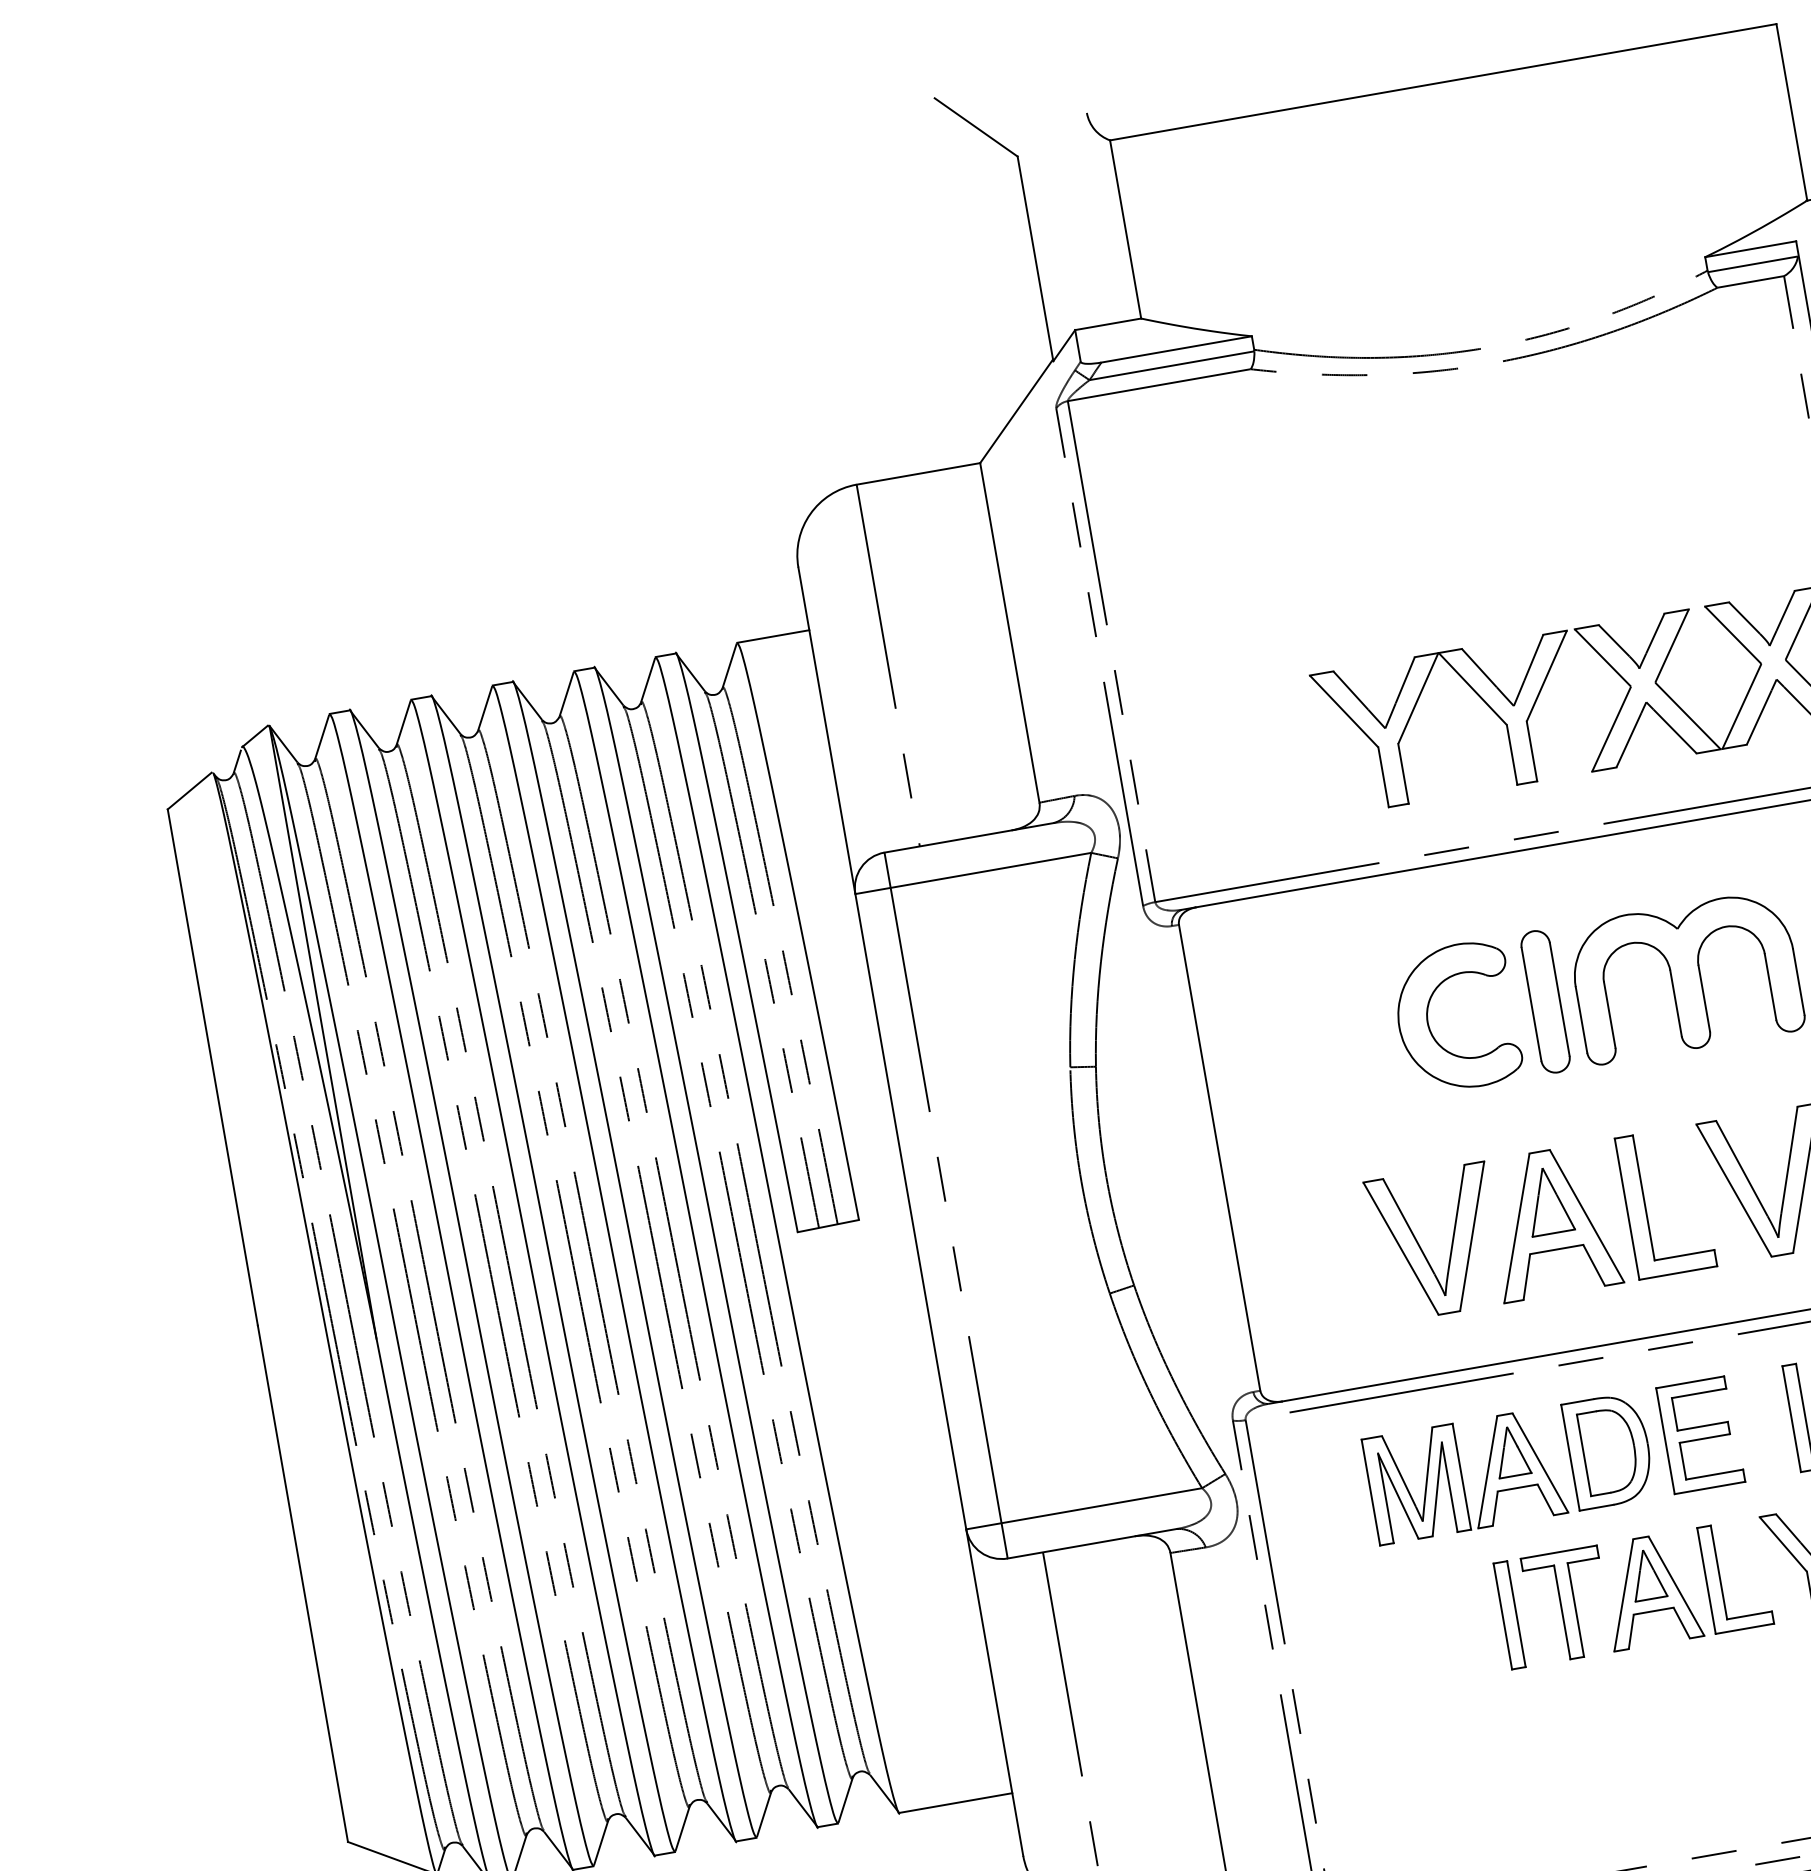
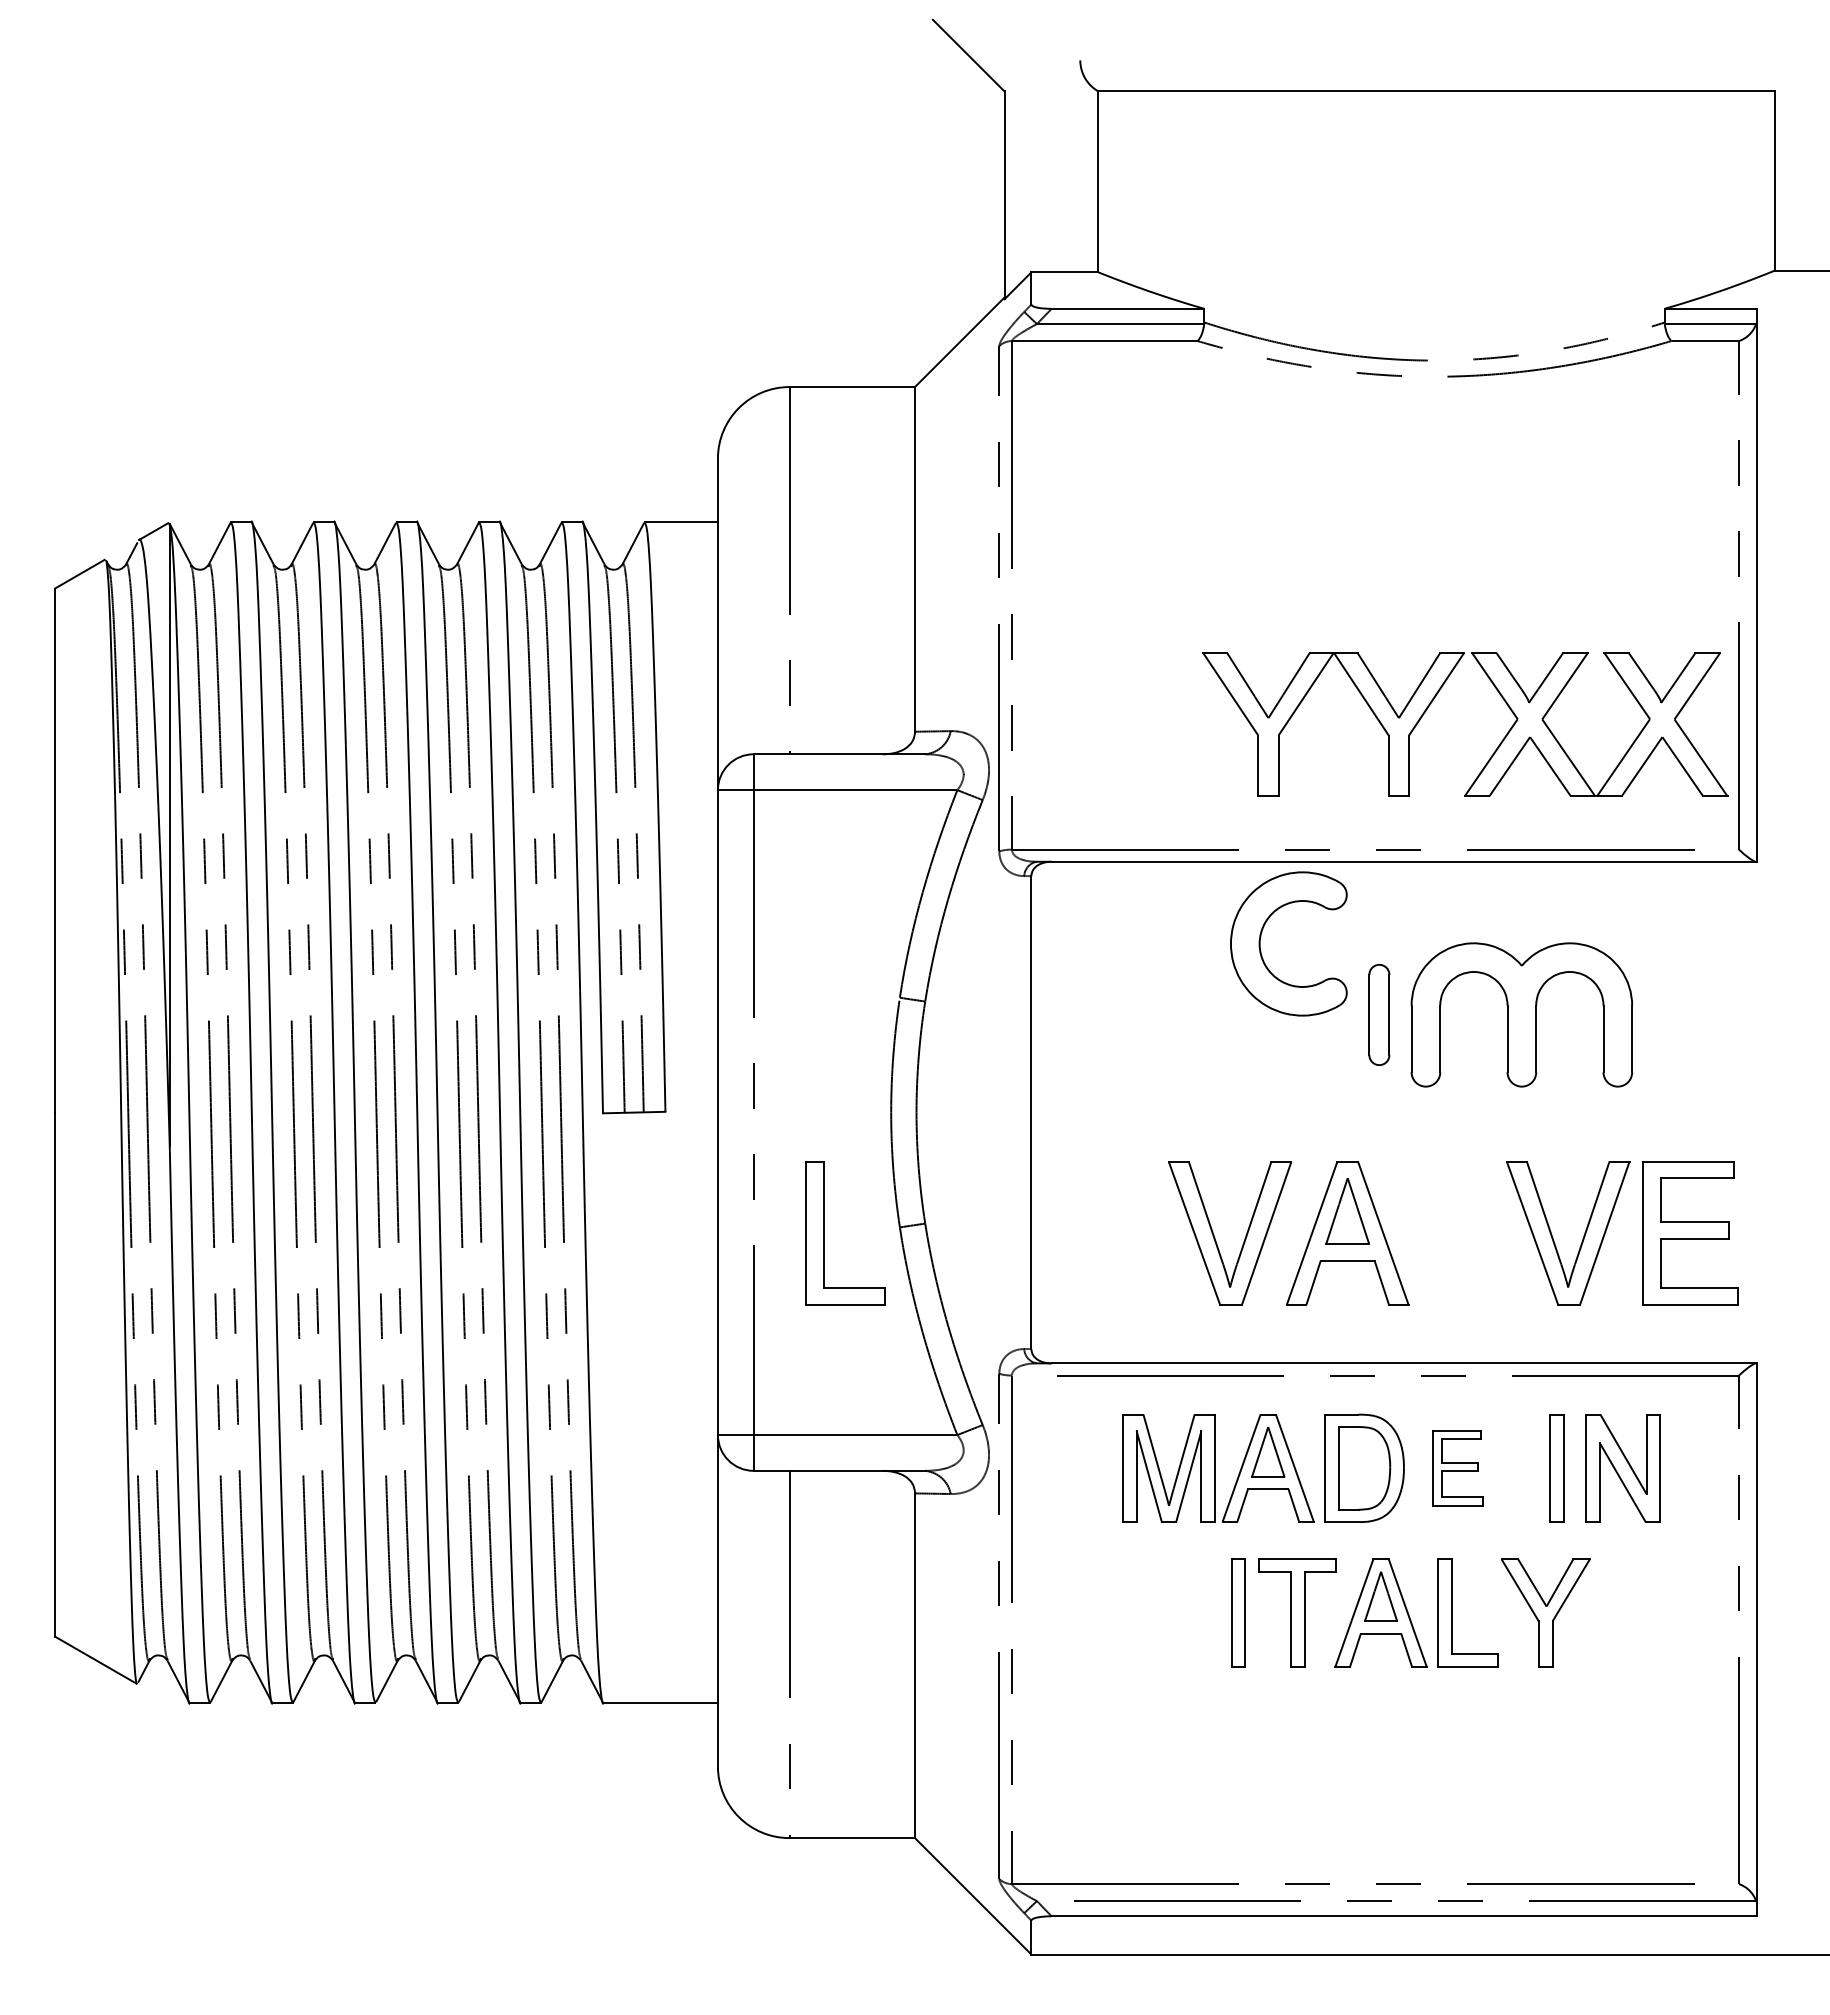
part: (1545, 1001) -> (1379, 1014), size x0.7
part: (1428, 1015) -> (1261, 937), moved
part: (1645, 1206) -> (824, 1233), moved
part: (1700, 1435) -> (1457, 1468), size x0.7

